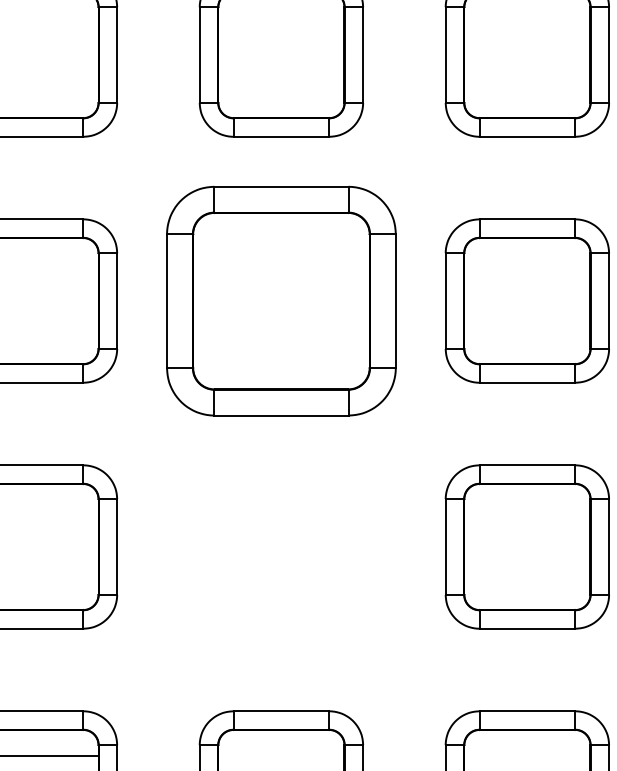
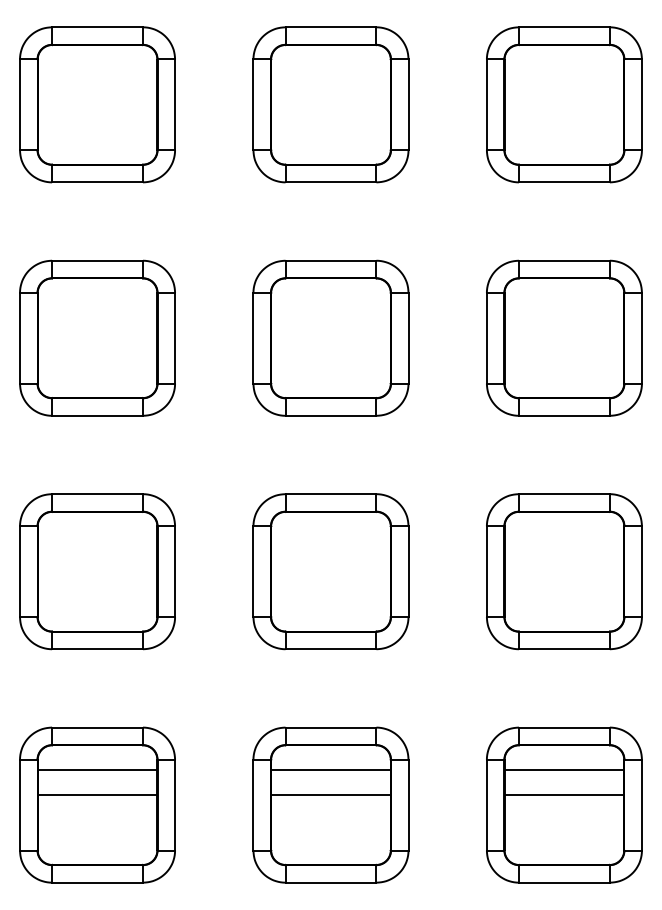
part: (280, 300) -> (330, 337), size x0.71
part: (280, 546) -> (330, 571), added
line: (280, 755) -> (330, 769), added
line: (527, 755) -> (564, 769), added

